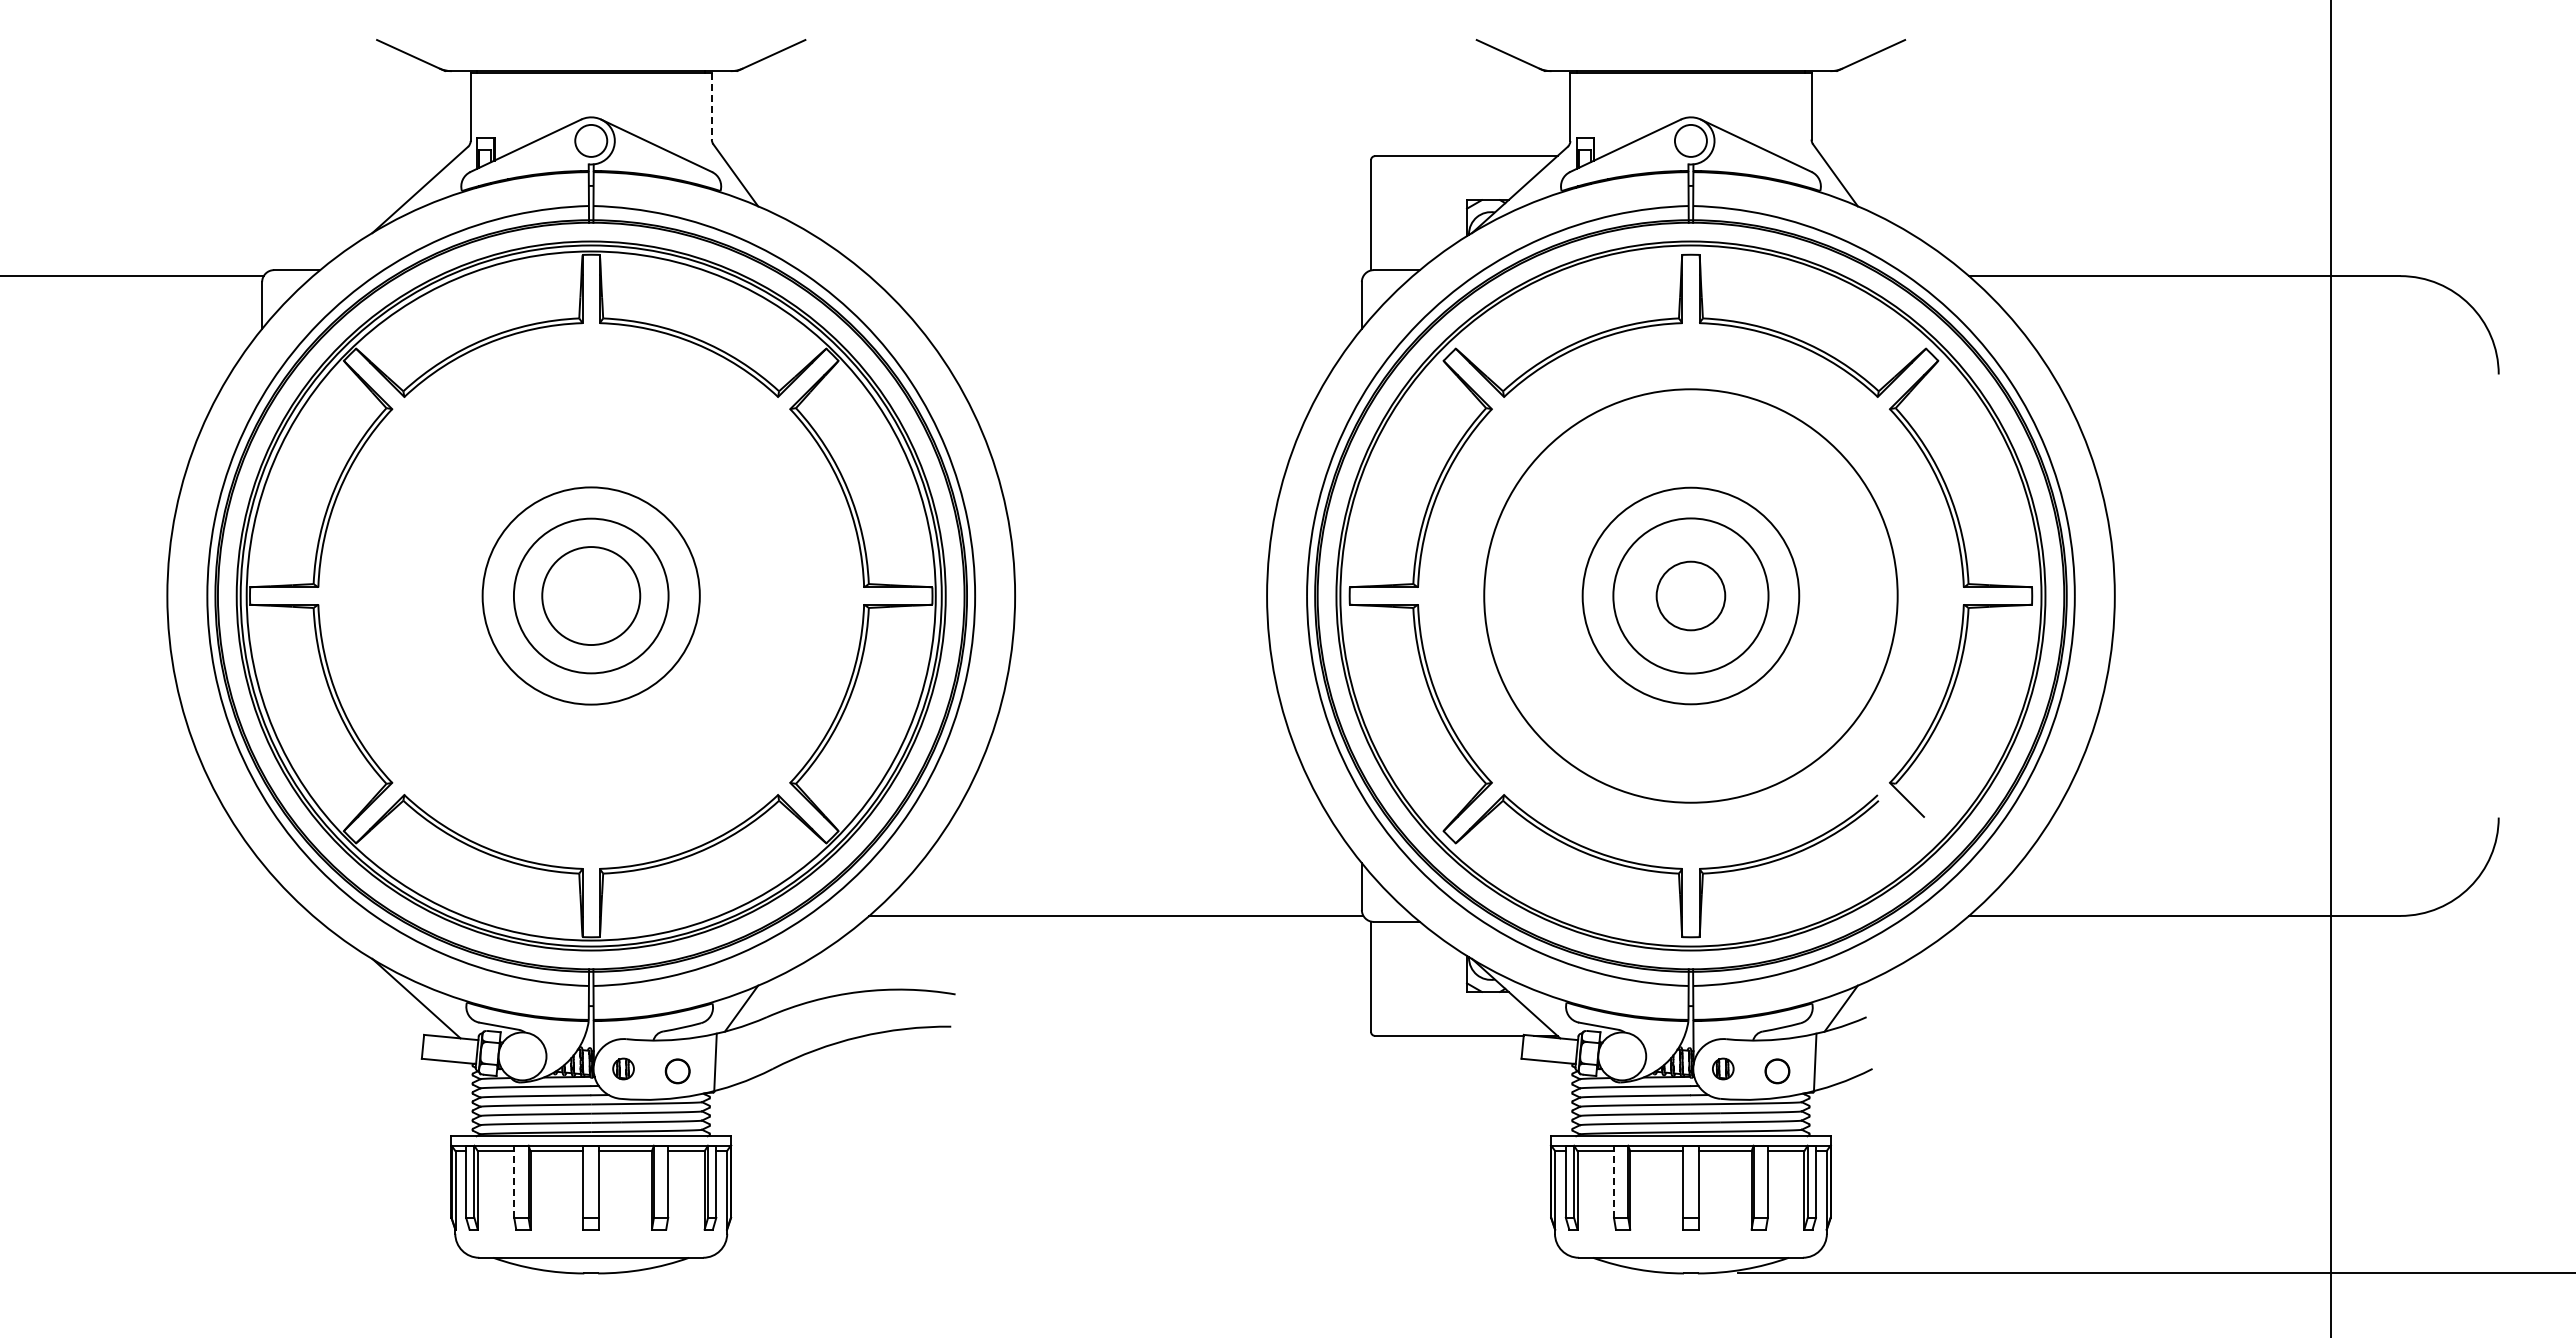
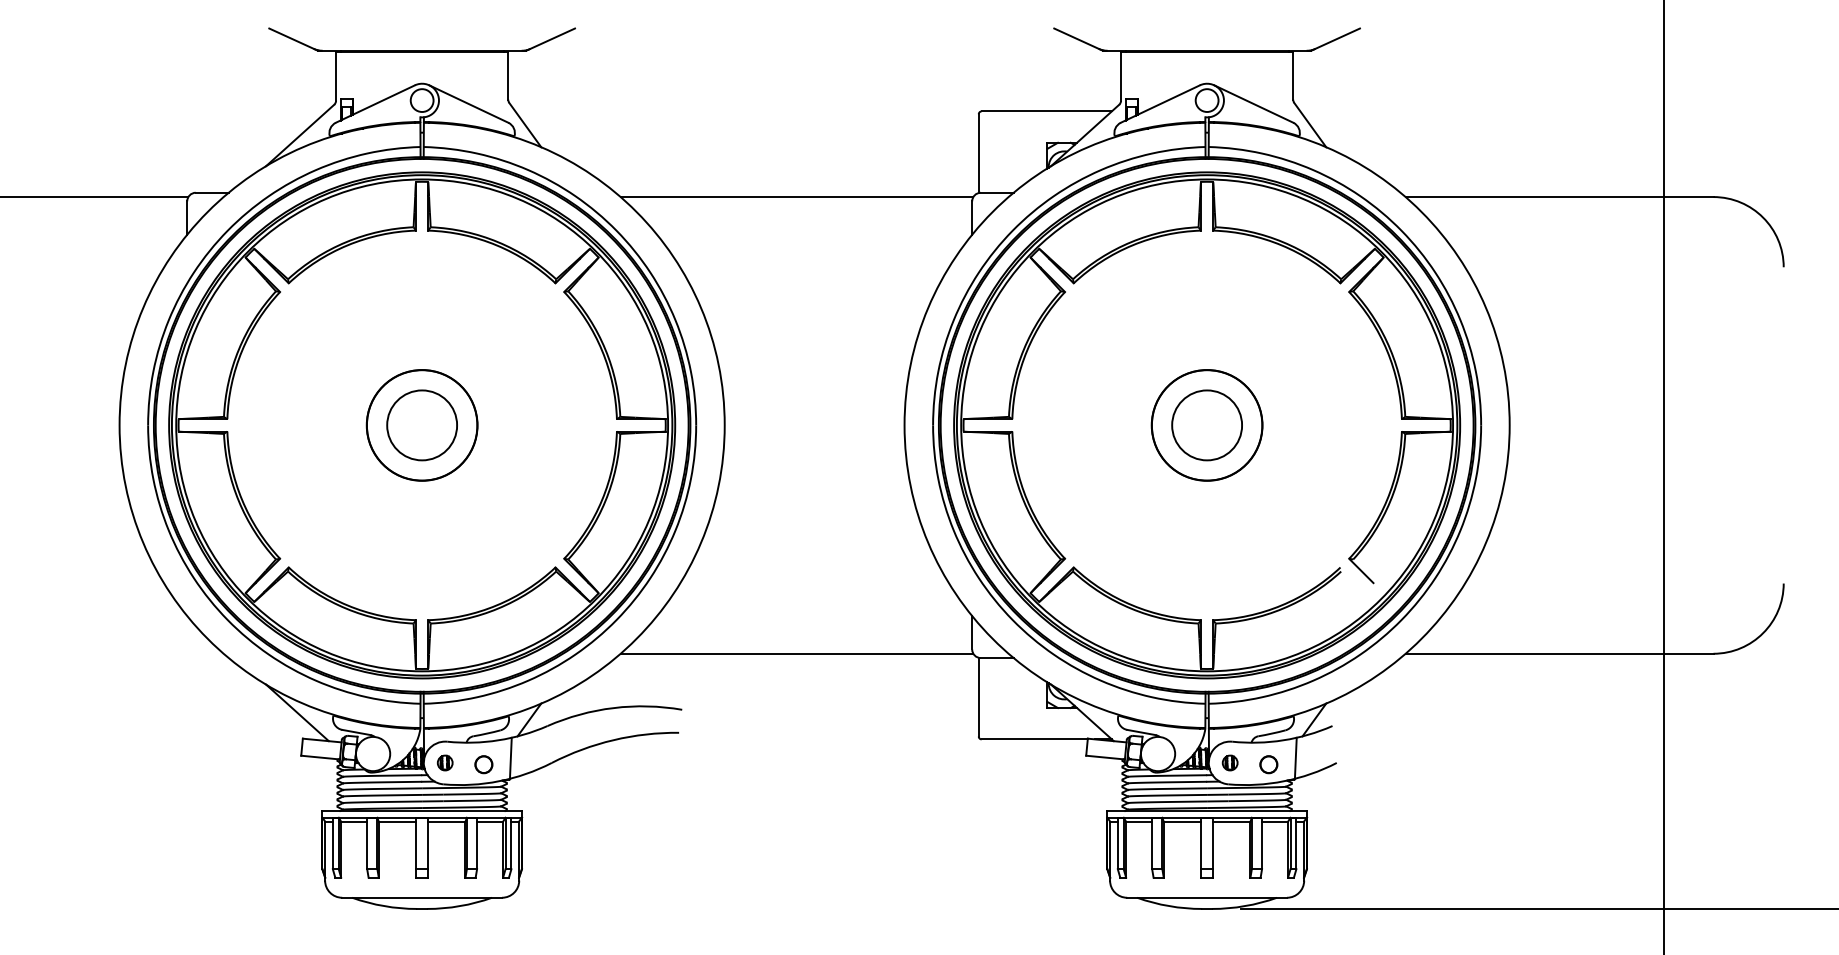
line: (711, 107) -> (507, 76), dashed -> solid
line: (1116, 276) -> (797, 197), added
circle: (590, 595) -> (421, 425), size x0.71
circle: (1690, 595) -> (1206, 425), size x0.71
circle: (1690, 595) -> (1206, 425), size x1.67
circle: (1690, 596) -> (1206, 425), size x1.43
line: (514, 1181) -> (367, 843), dashed -> solid
line: (1613, 1181) -> (1151, 843), dashed -> solid

